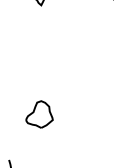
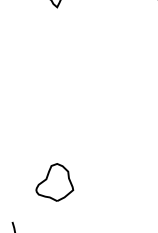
part: (39, 114) -> (54, 182), moved

